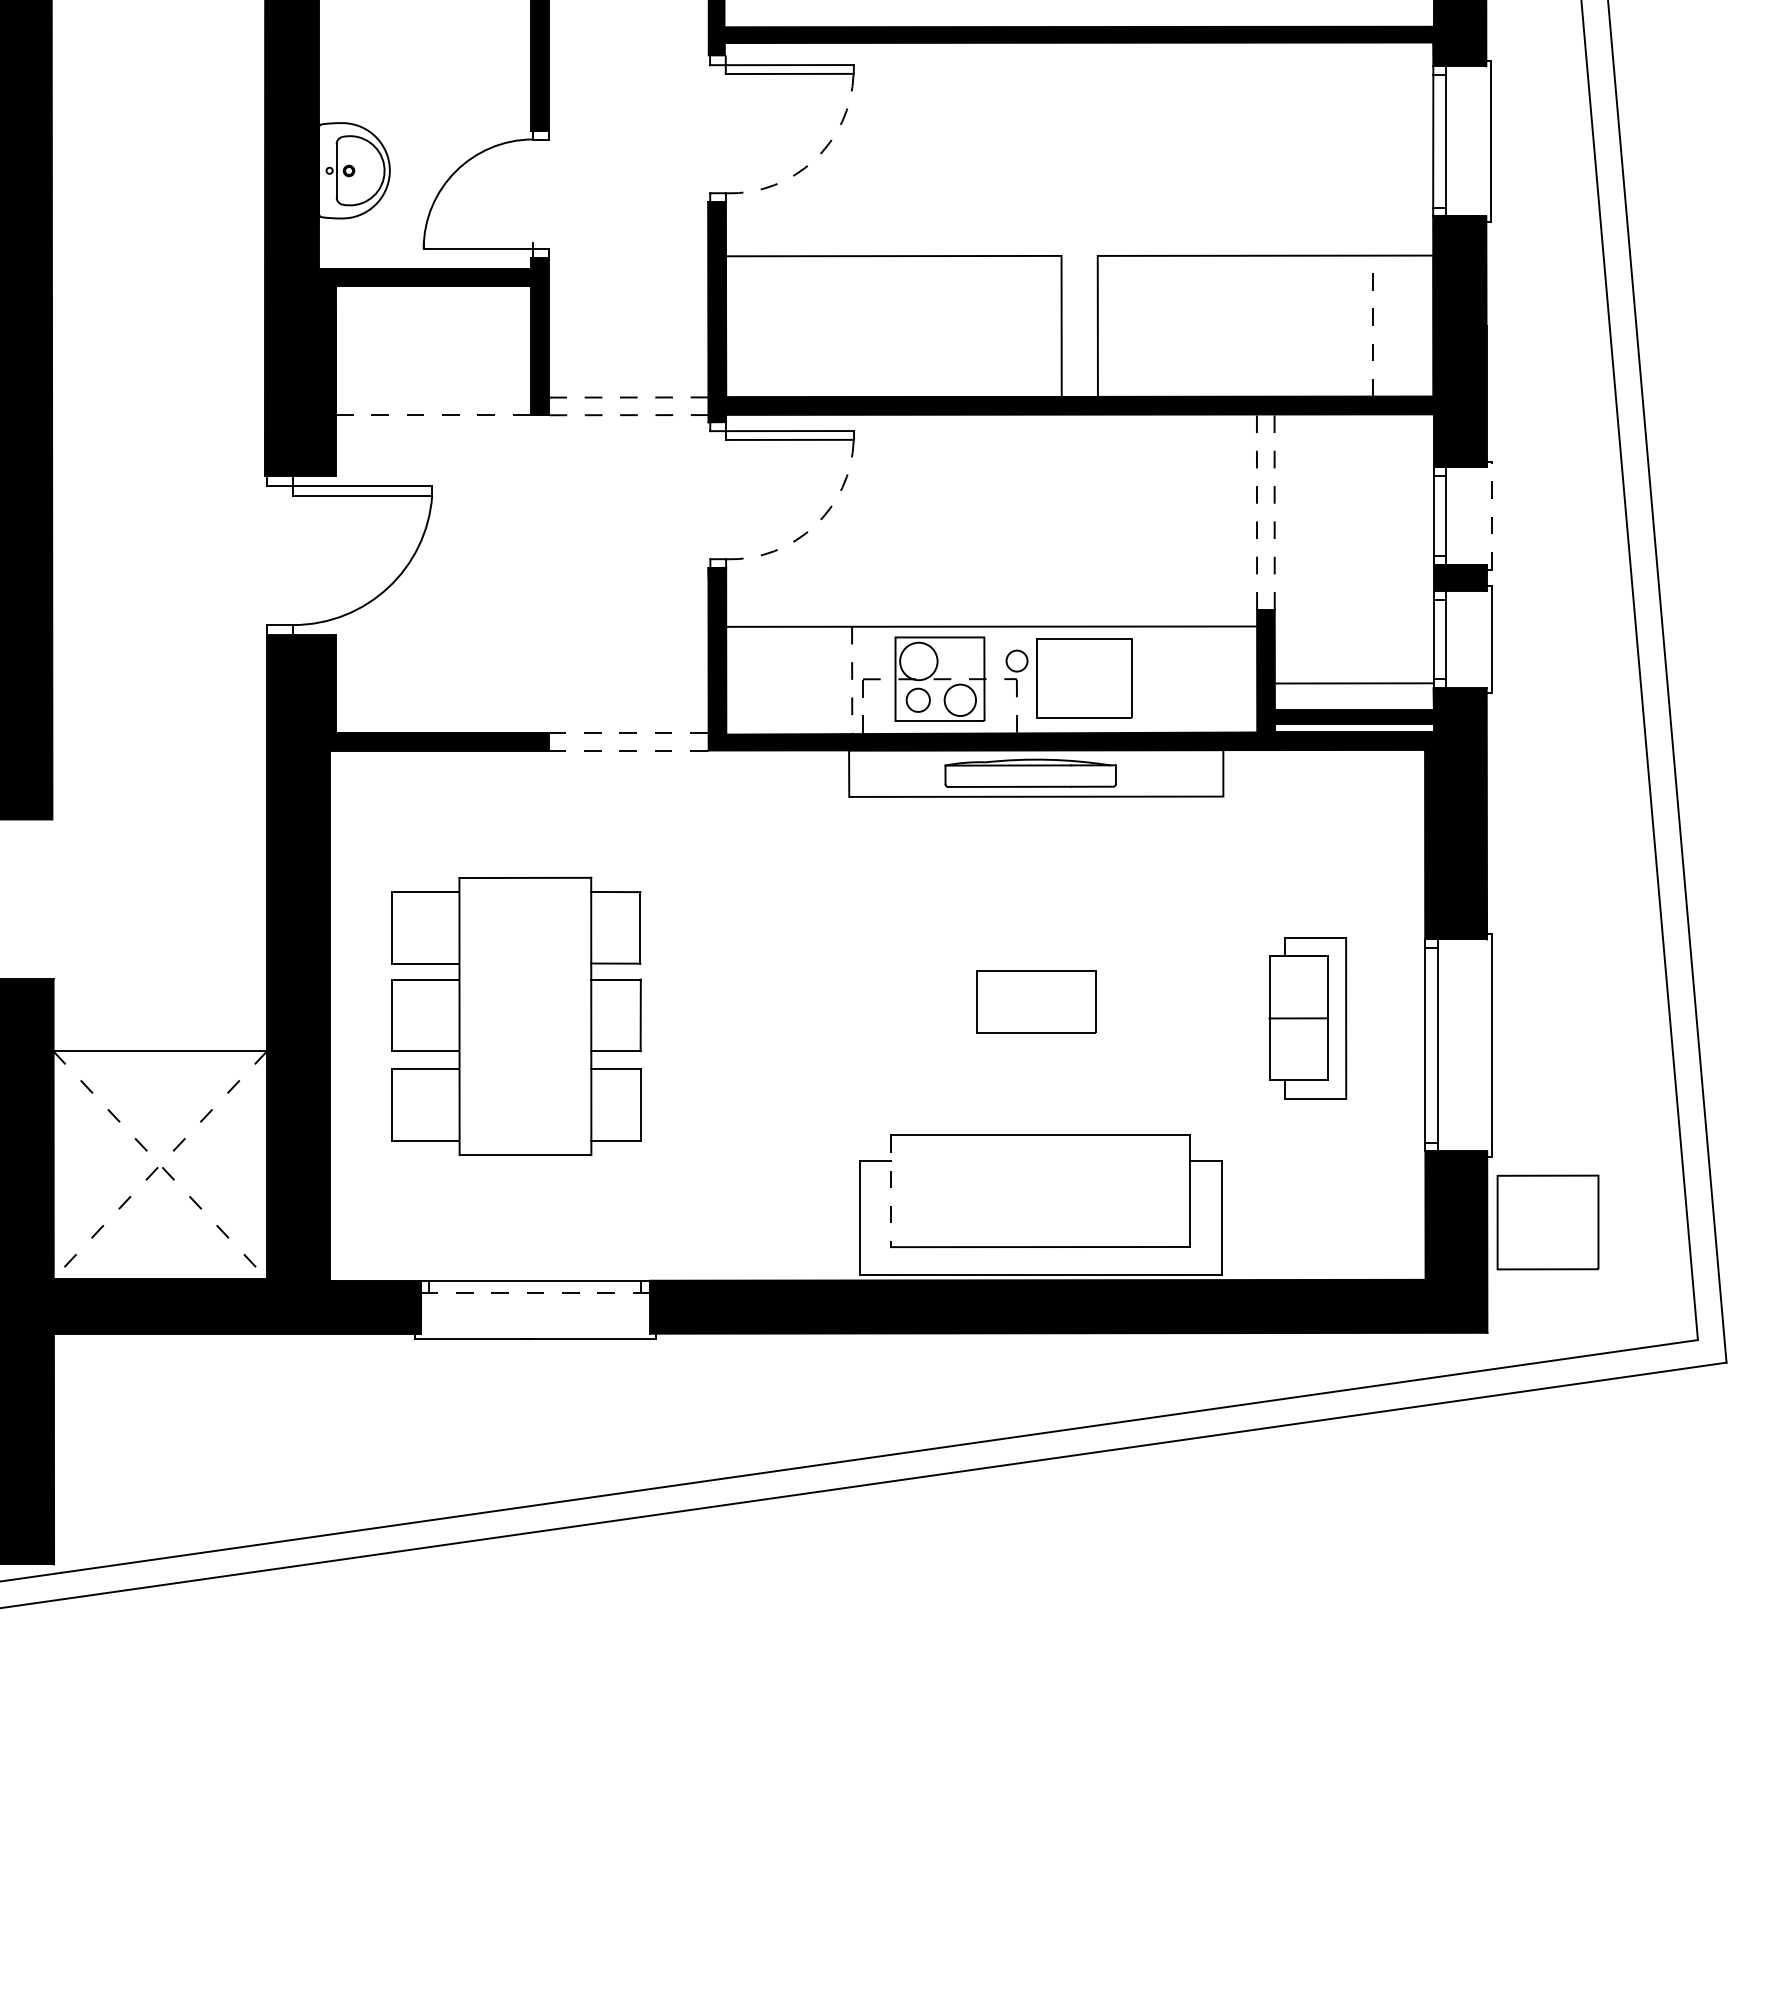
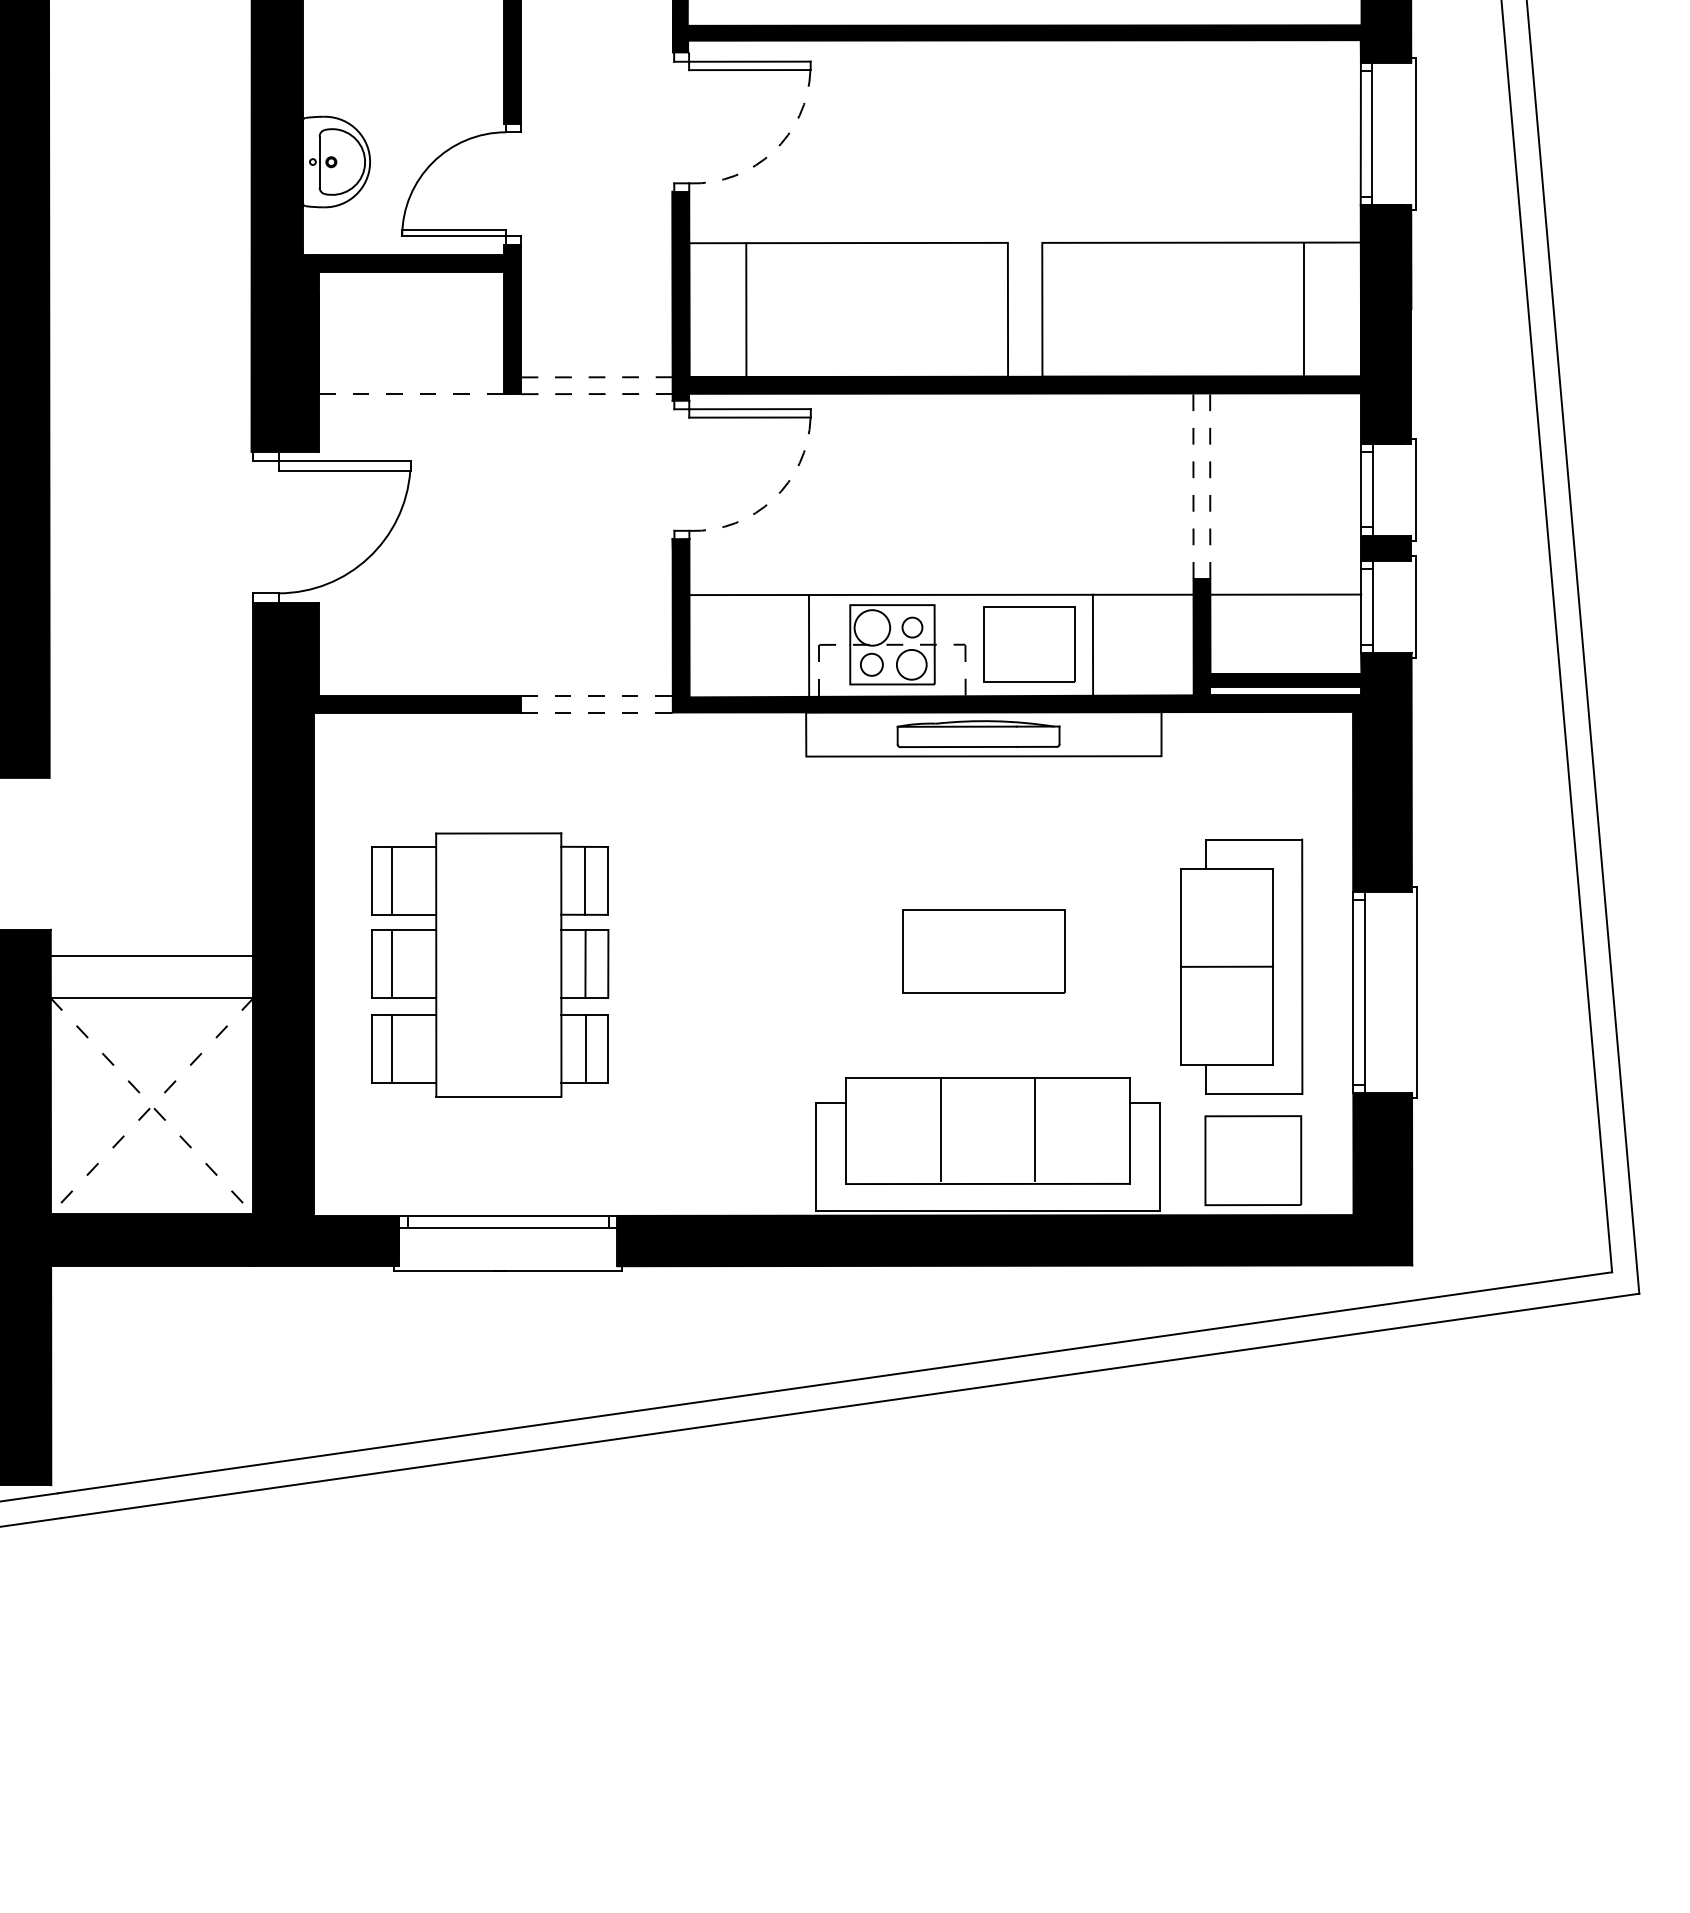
line: (478, 242) -> (454, 230), added
line: (786, 326) -> (746, 309), added
line: (1373, 326) -> (1304, 309), dashed -> solid
line: (1491, 515) -> (1416, 489), dashed -> solid
circle: (1016, 660) -> (911, 627), moved
line: (852, 679) -> (809, 645), dashed -> solid
line: (1151, 679) -> (1093, 645), added
line: (1353, 683) -> (1285, 594), moved
line: (412, 927) -> (391, 880), added
line: (616, 927) -> (585, 880), added
part: (1036, 1001) -> (984, 950), size x1.43
line: (159, 1007) -> (151, 956), added
line: (412, 1015) -> (391, 964), added
line: (616, 1015) -> (585, 964), added
part: (1307, 1018) -> (1241, 966), size x1.67
line: (412, 1104) -> (391, 1048), added
line: (616, 1105) -> (585, 1049), added
line: (990, 1189) -> (940, 1129), added
line: (1090, 1189) -> (1035, 1129), added
line: (891, 1191) -> (846, 1131), dashed -> solid
part: (1547, 1222) -> (1252, 1160), moved
line: (535, 1293) -> (508, 1228), dashed -> solid

